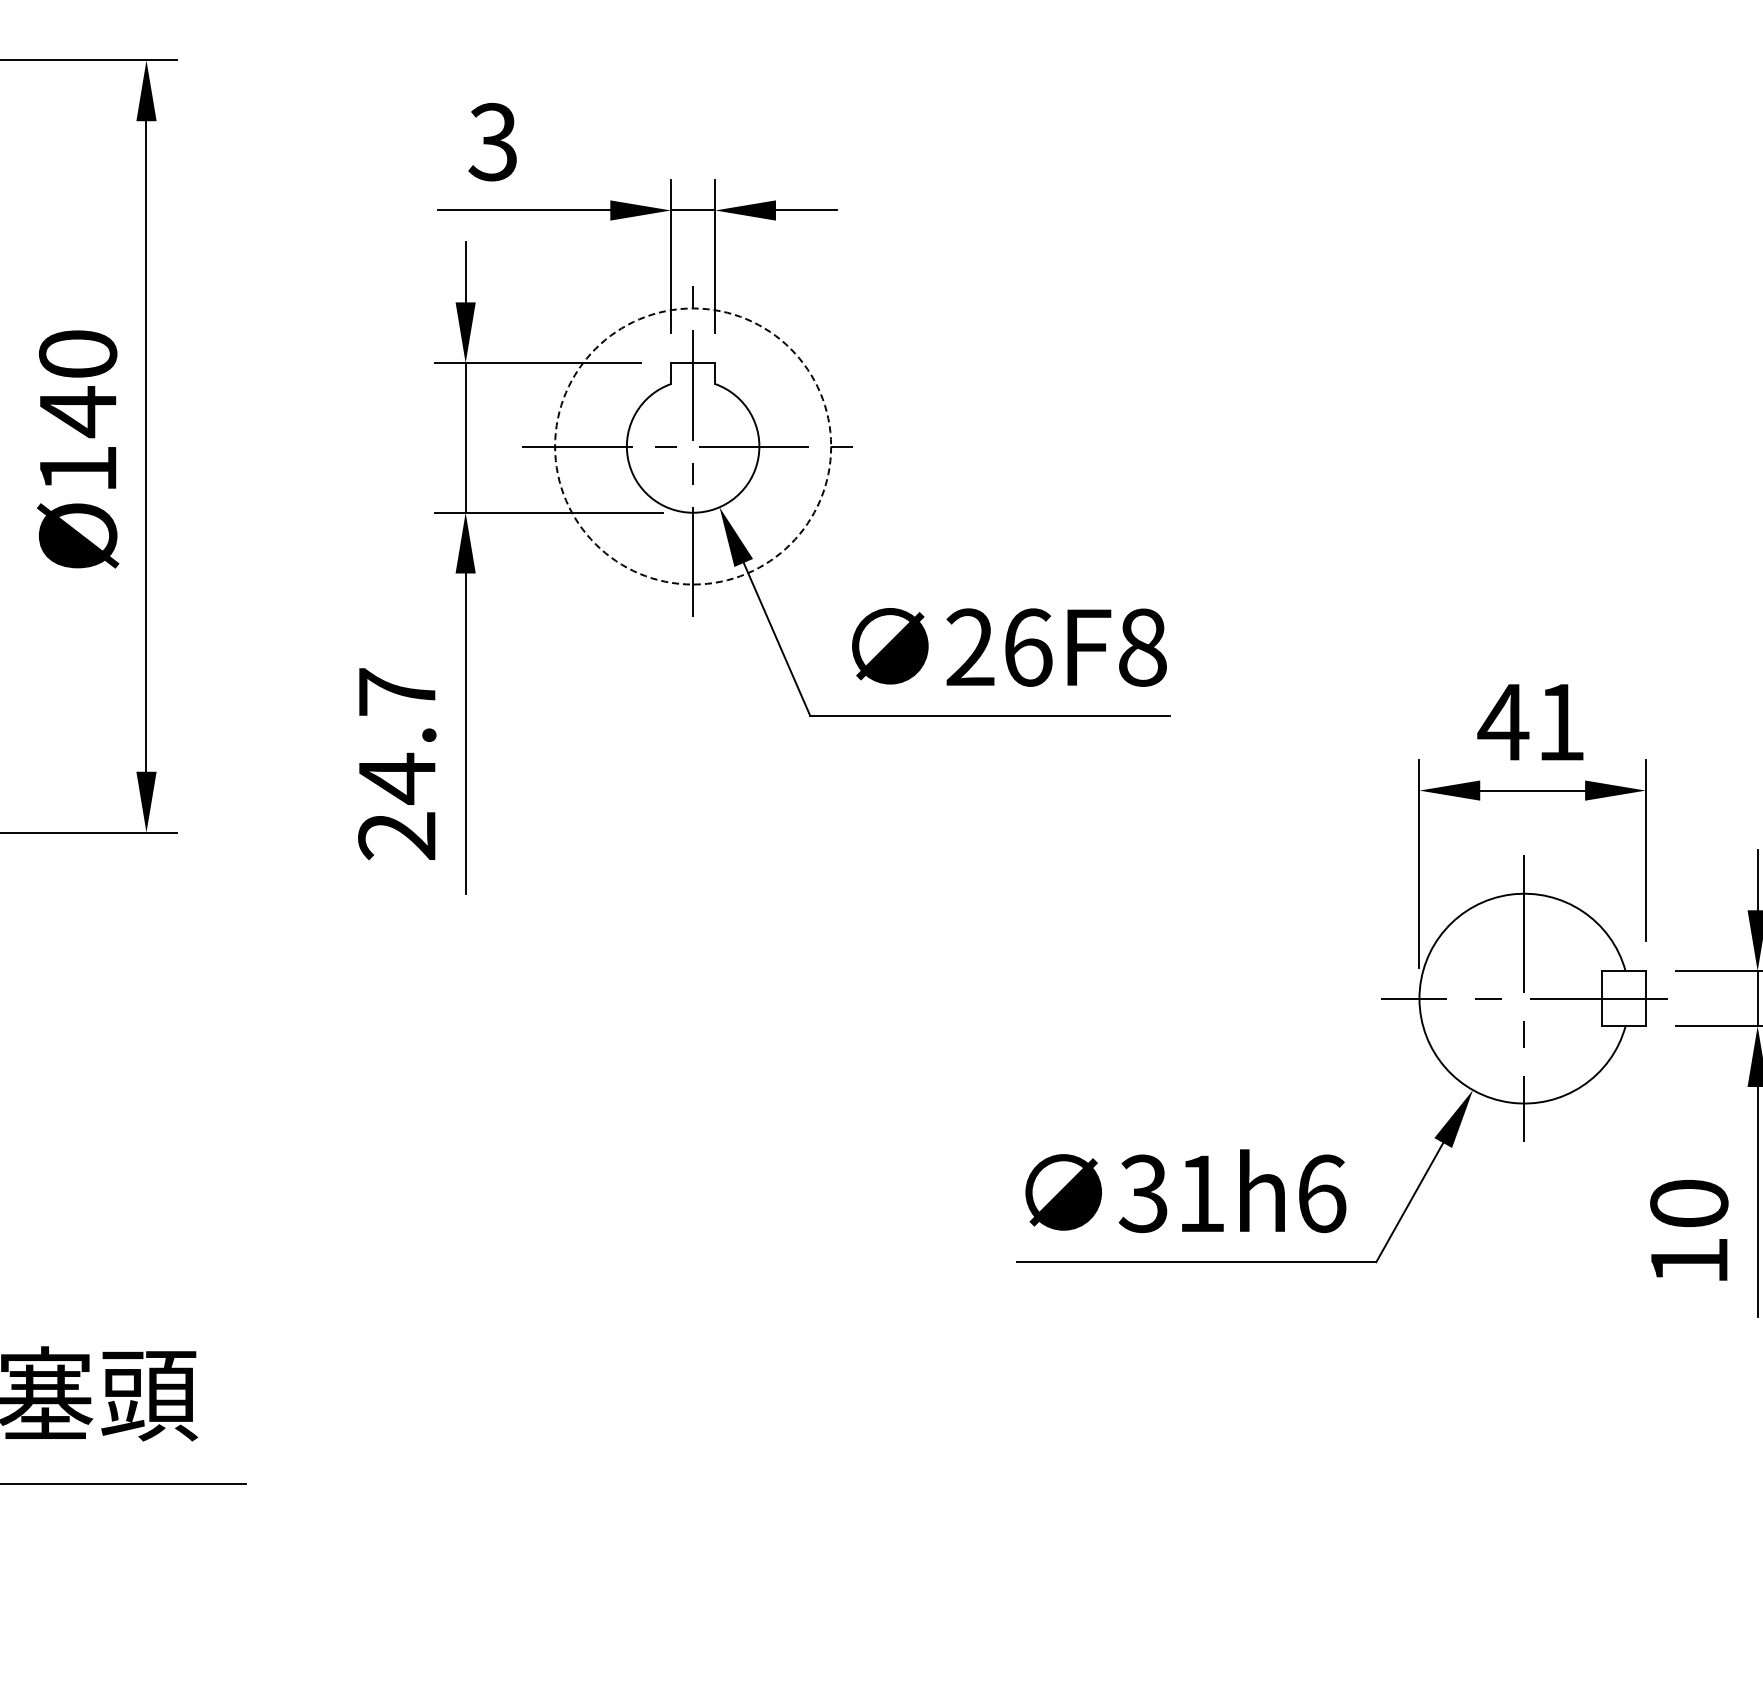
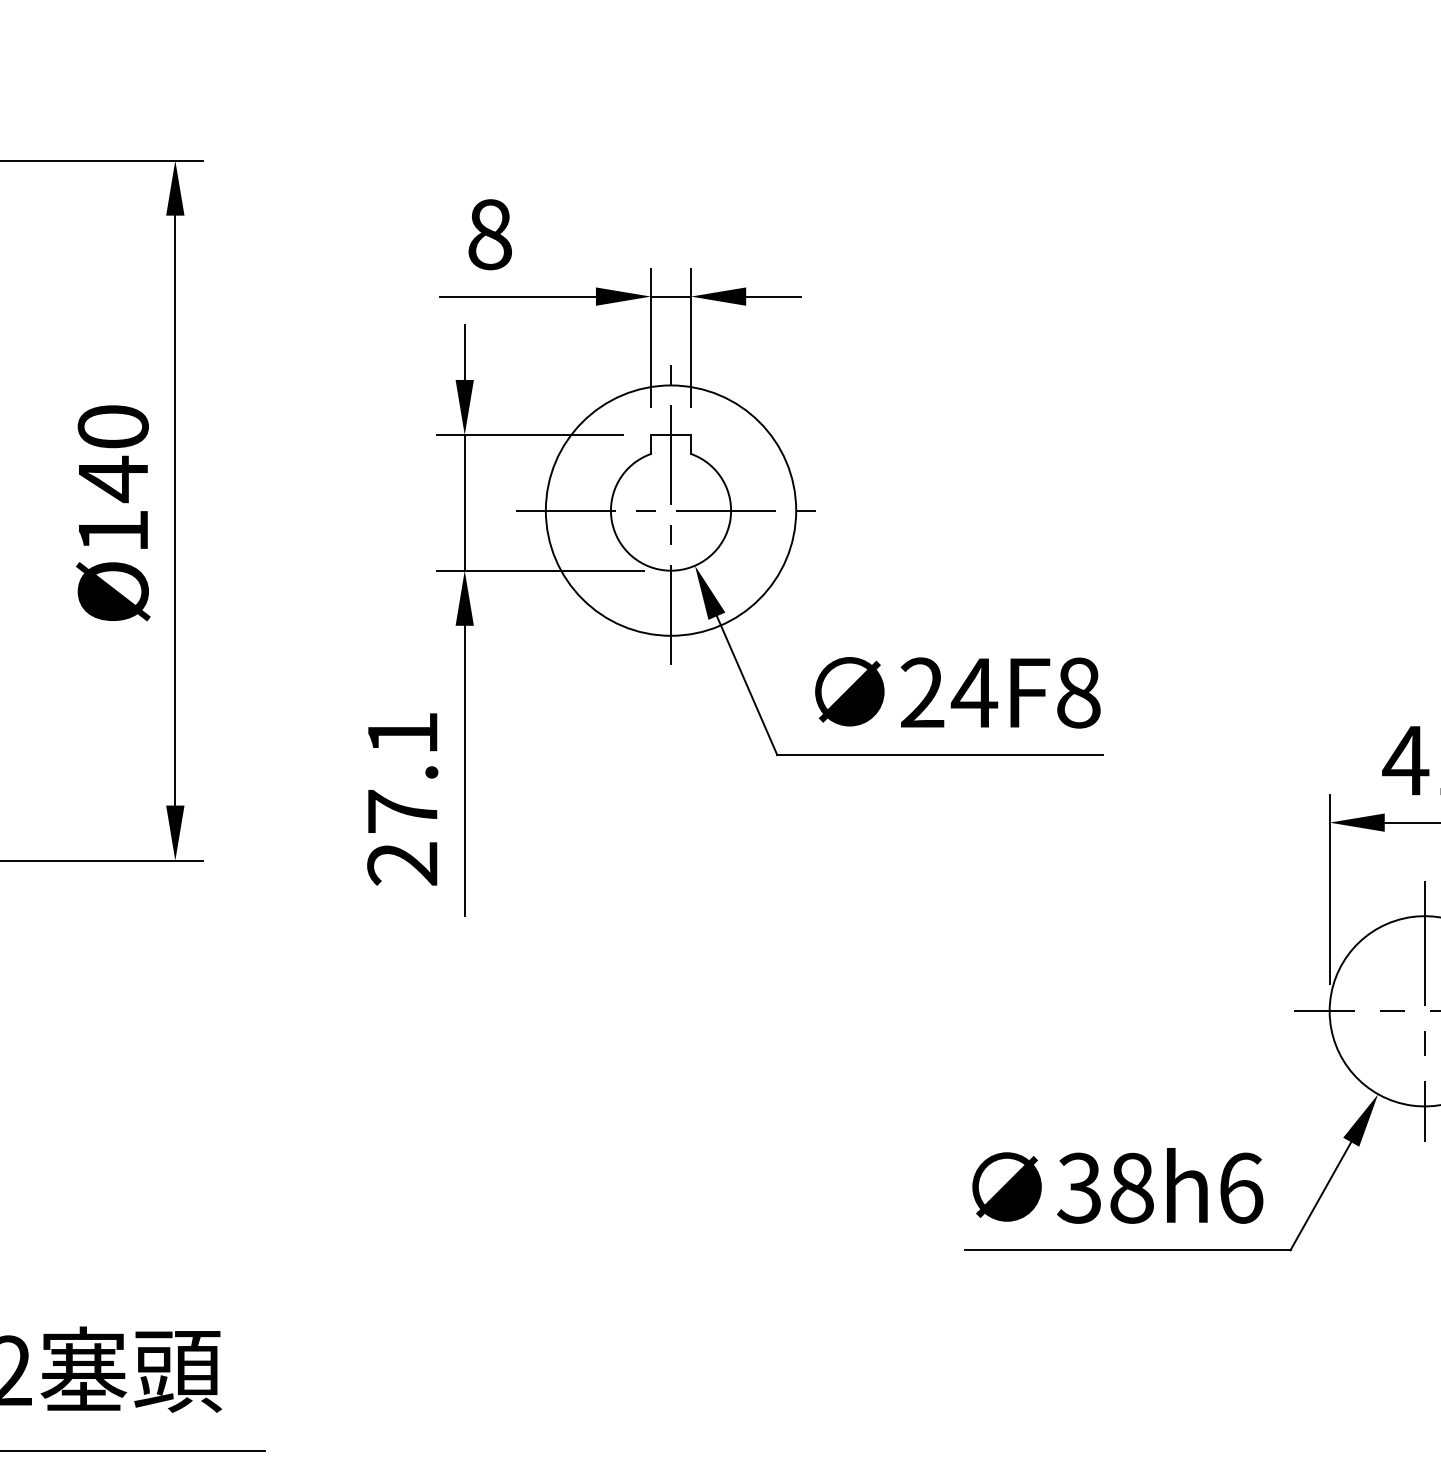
text: (492, 141) -> (489, 234), 3 -> 8
circle: (693, 446) -> (671, 510), dashed -> solid
text: (1027, 647) -> (974, 692), 26F8 -> 24F8
text: (397, 736) -> (402, 773), 24.7 -> 27.1
text: (1201, 1193) -> (1132, 1187), 31h6 -> 38h6

